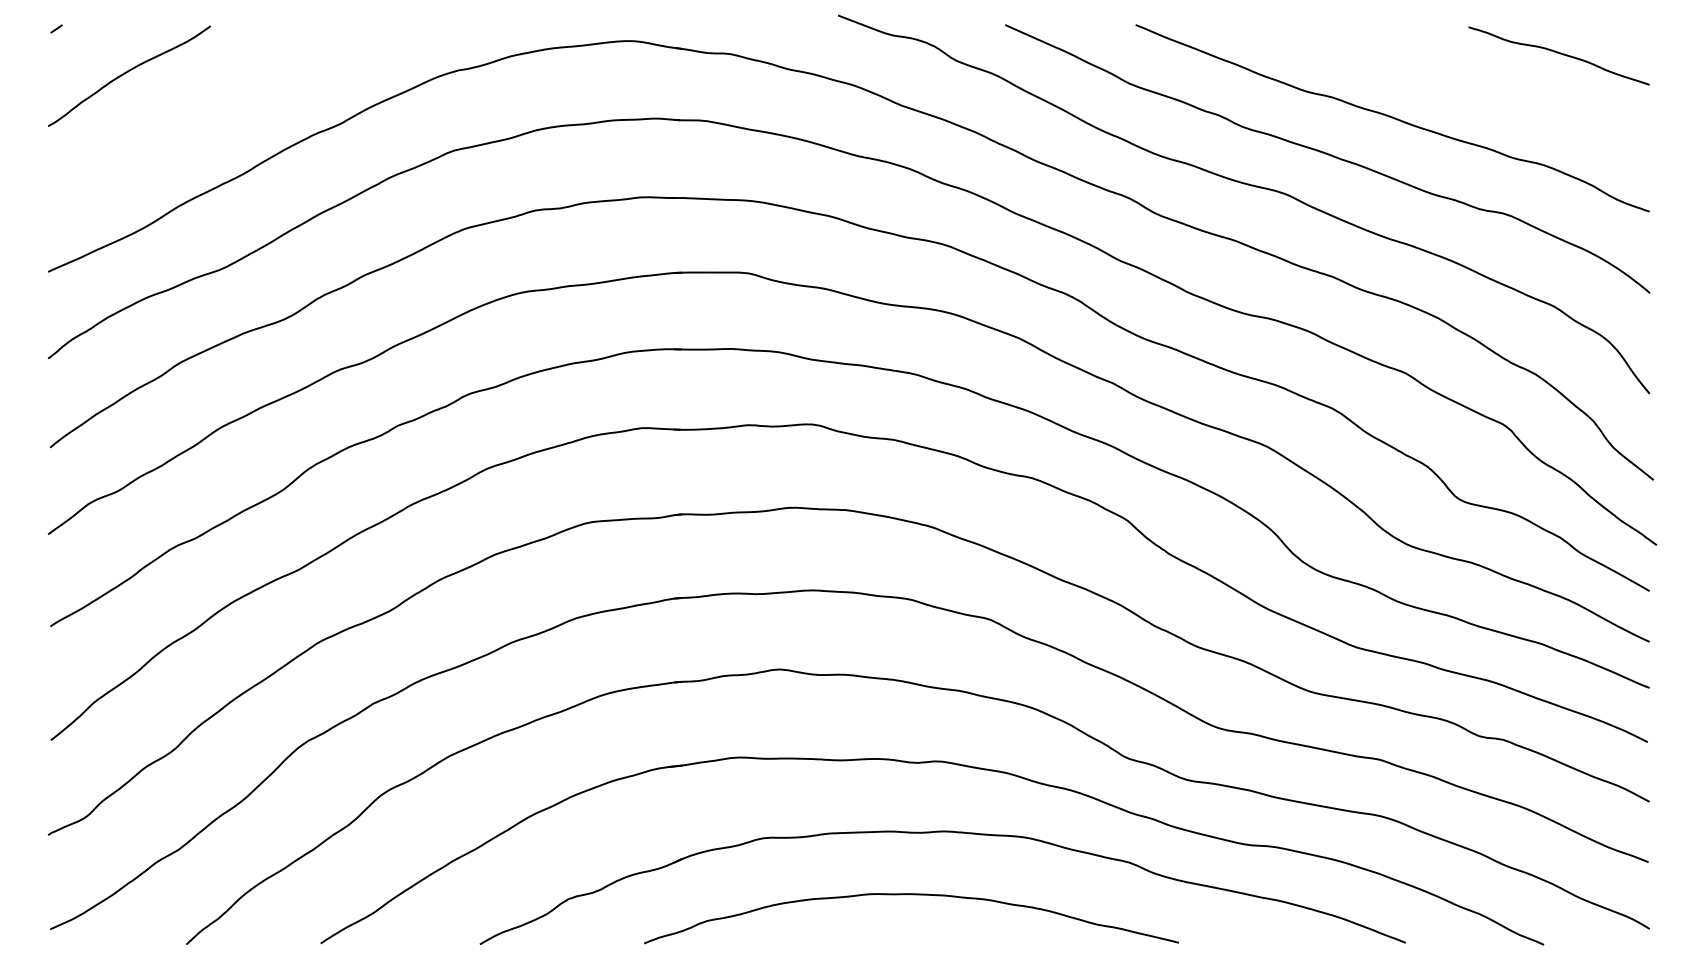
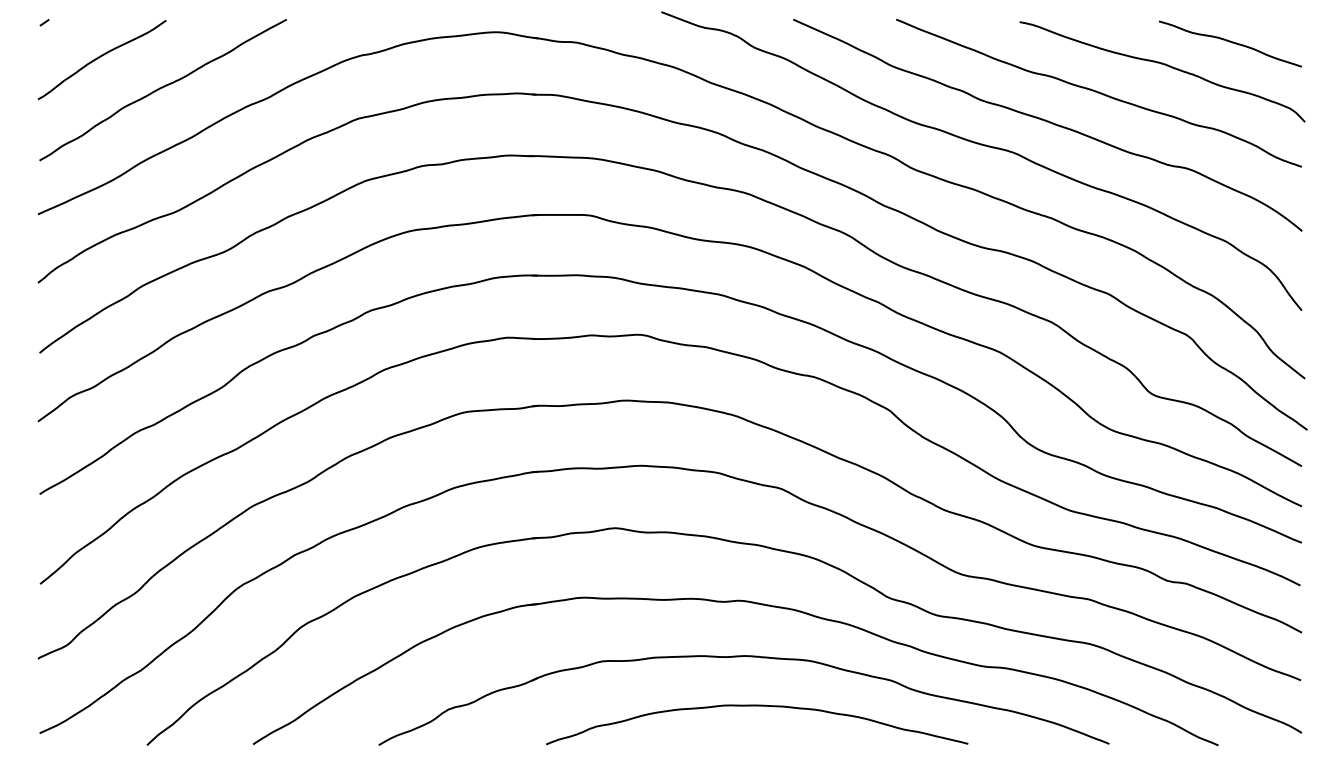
curve: (1477, 83) -> (1166, 65), added
curve: (205, 112) -> (162, 88), added
curve: (912, 895) -> (757, 706), moved

